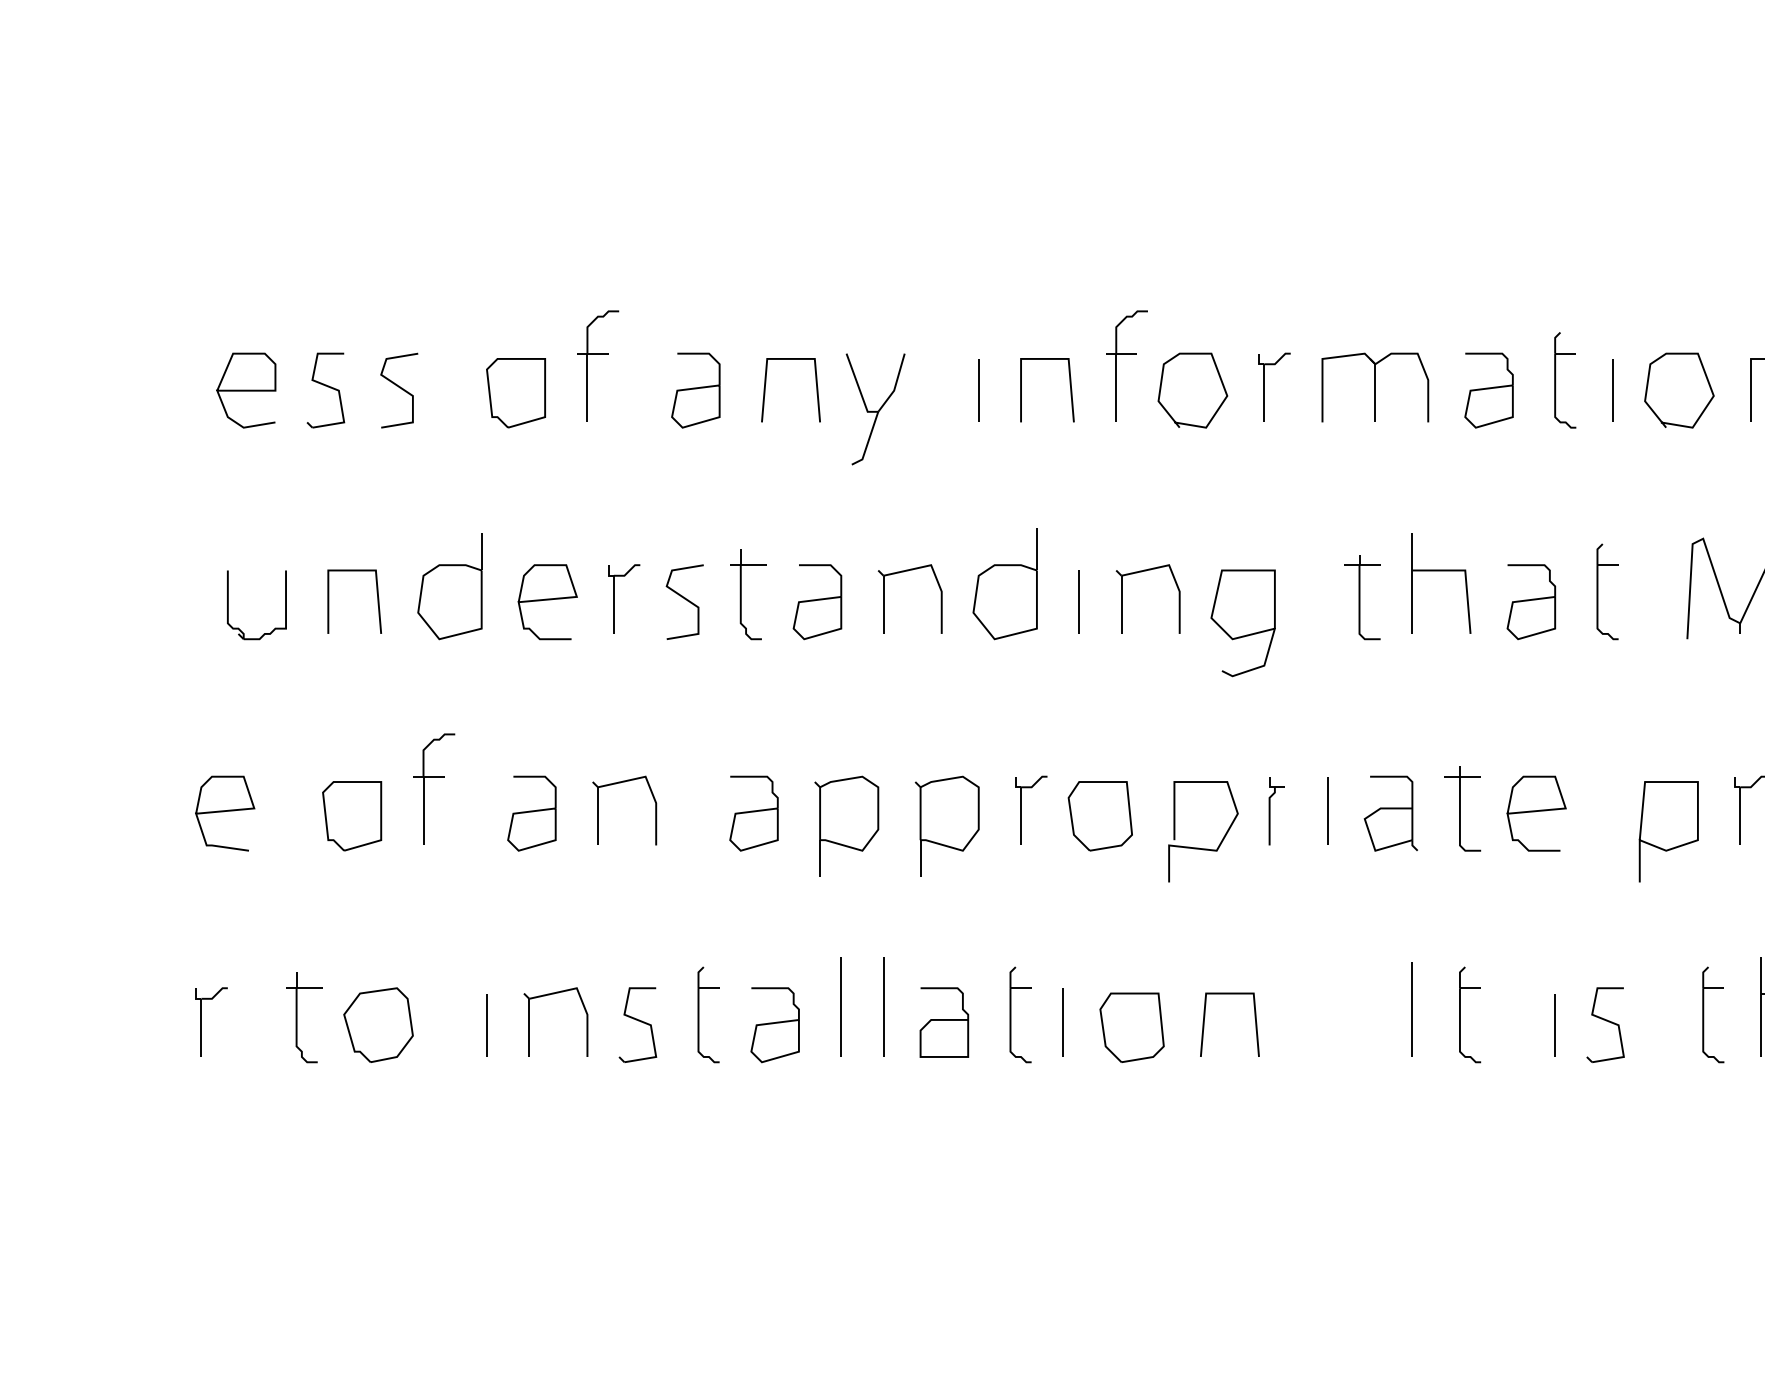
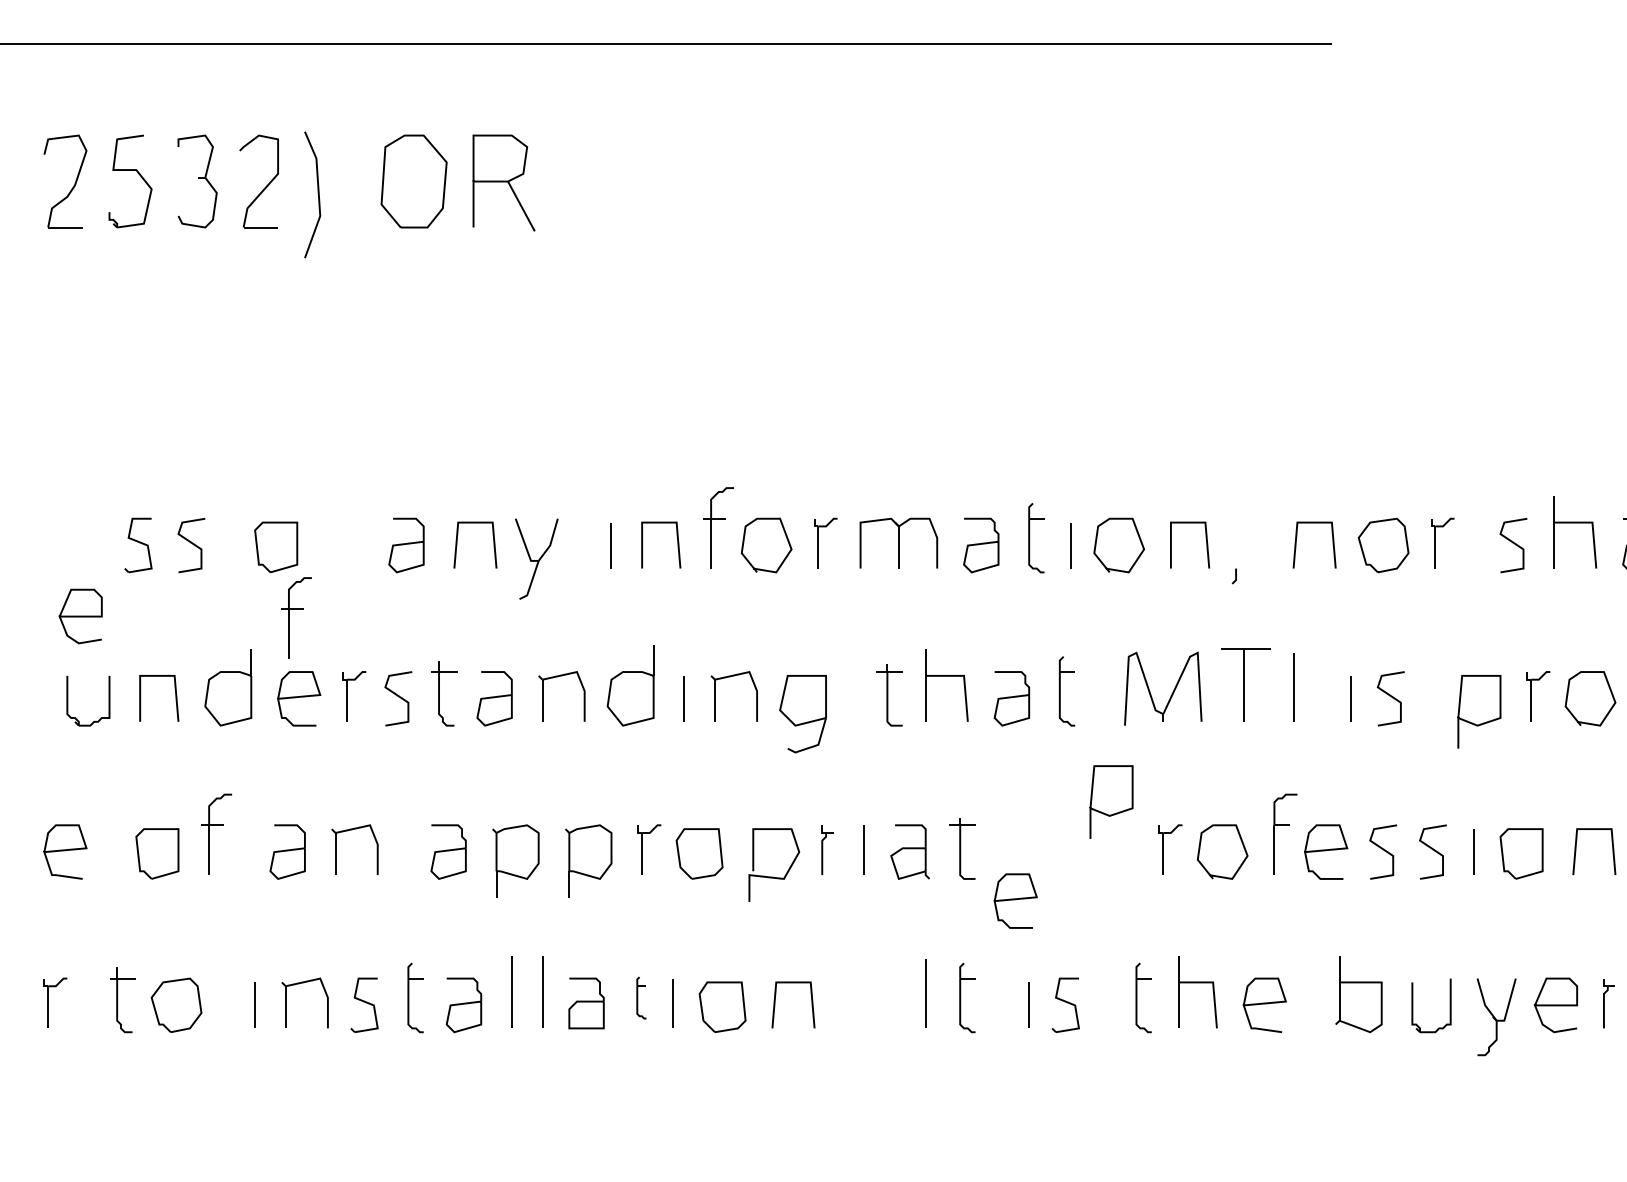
part: (588, 365) -> (289, 617), moved
curve: (245, 390) -> (80, 616), moved
curve: (1536, 812) -> (1015, 900), moved
curve: (1675, 845) -> (1116, 812), moved
part: (1020, 1014) -> (641, 997), size x0.6

